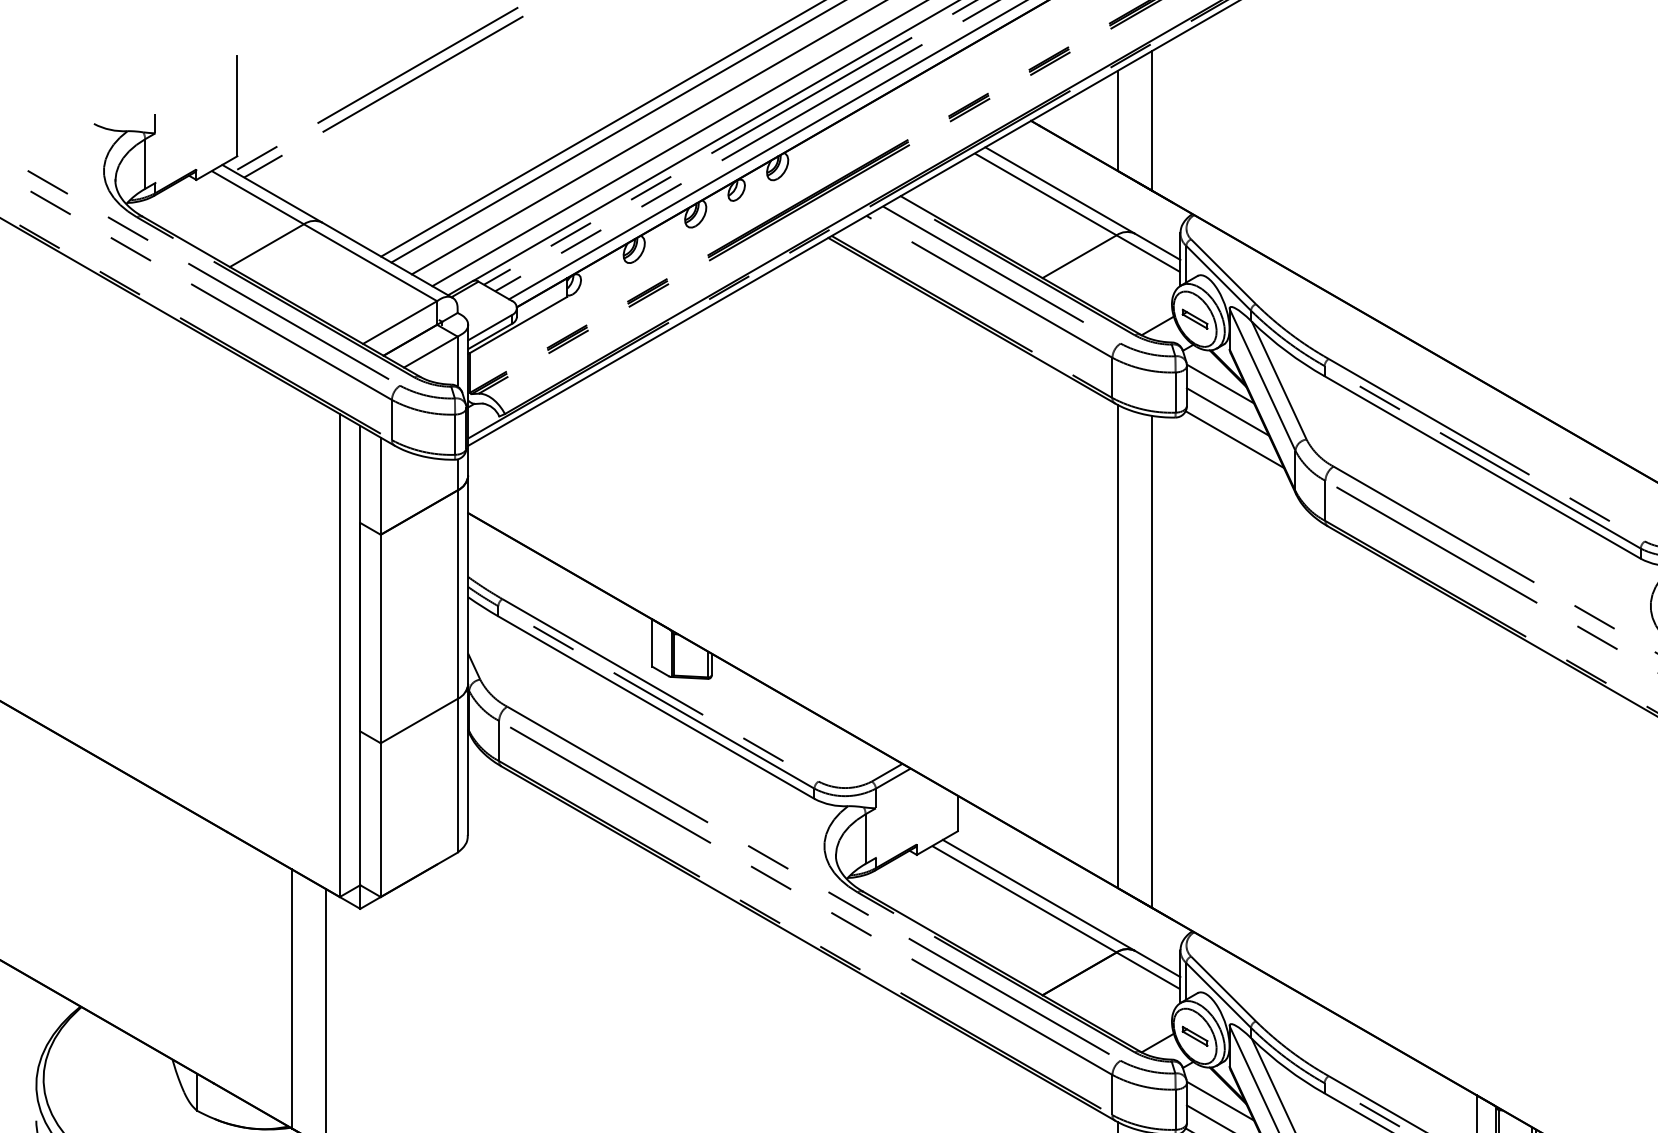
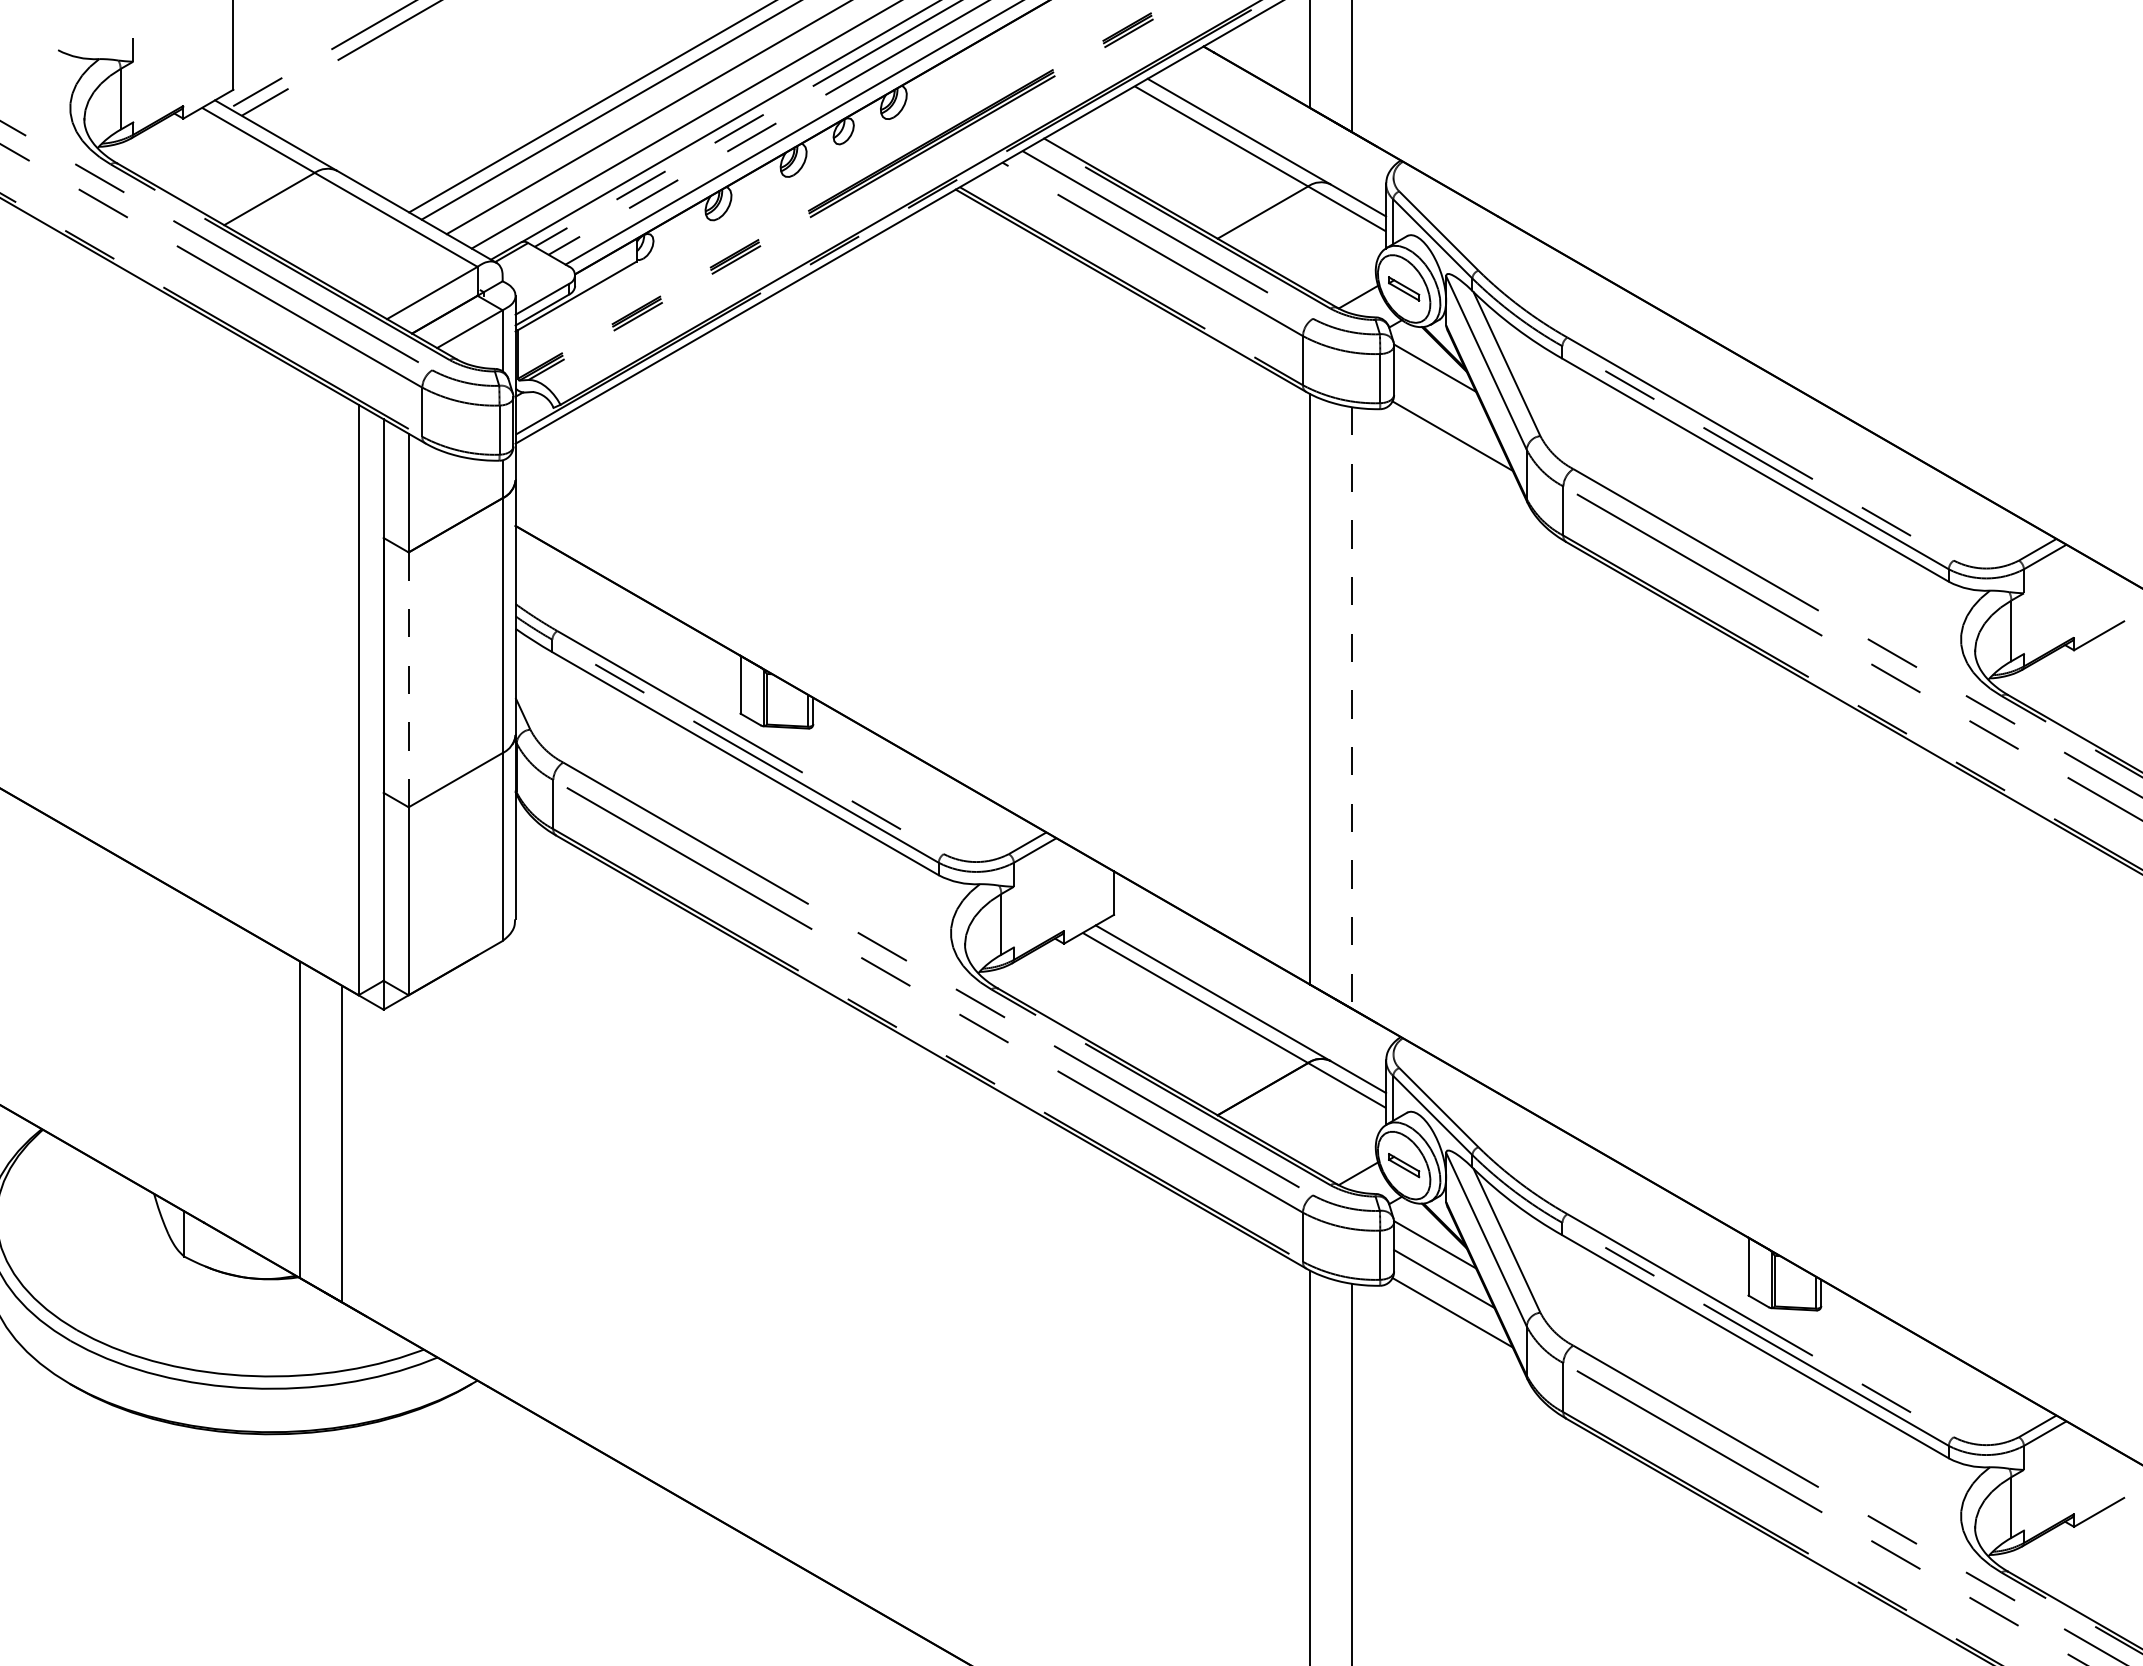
line: (1228, 412) -> (1444, 402), removed
line: (380, 639) -> (408, 680), solid -> dashed
line: (1152, 661) -> (1351, 707), solid -> dashed

